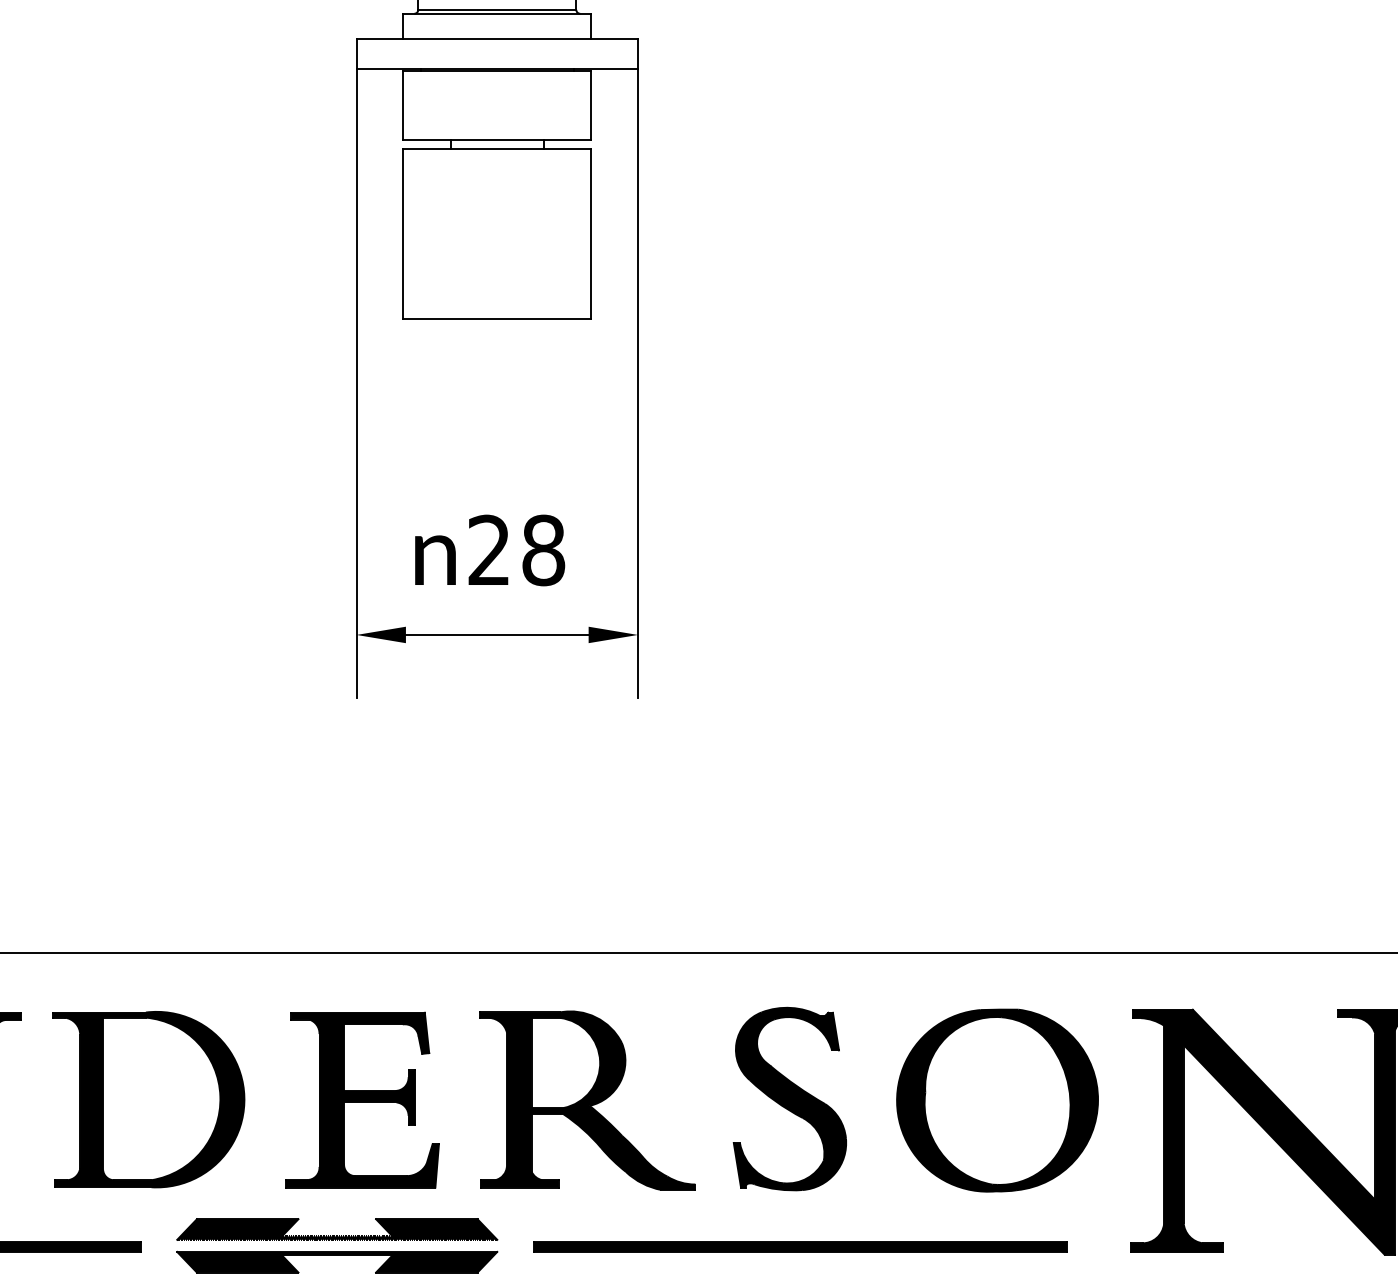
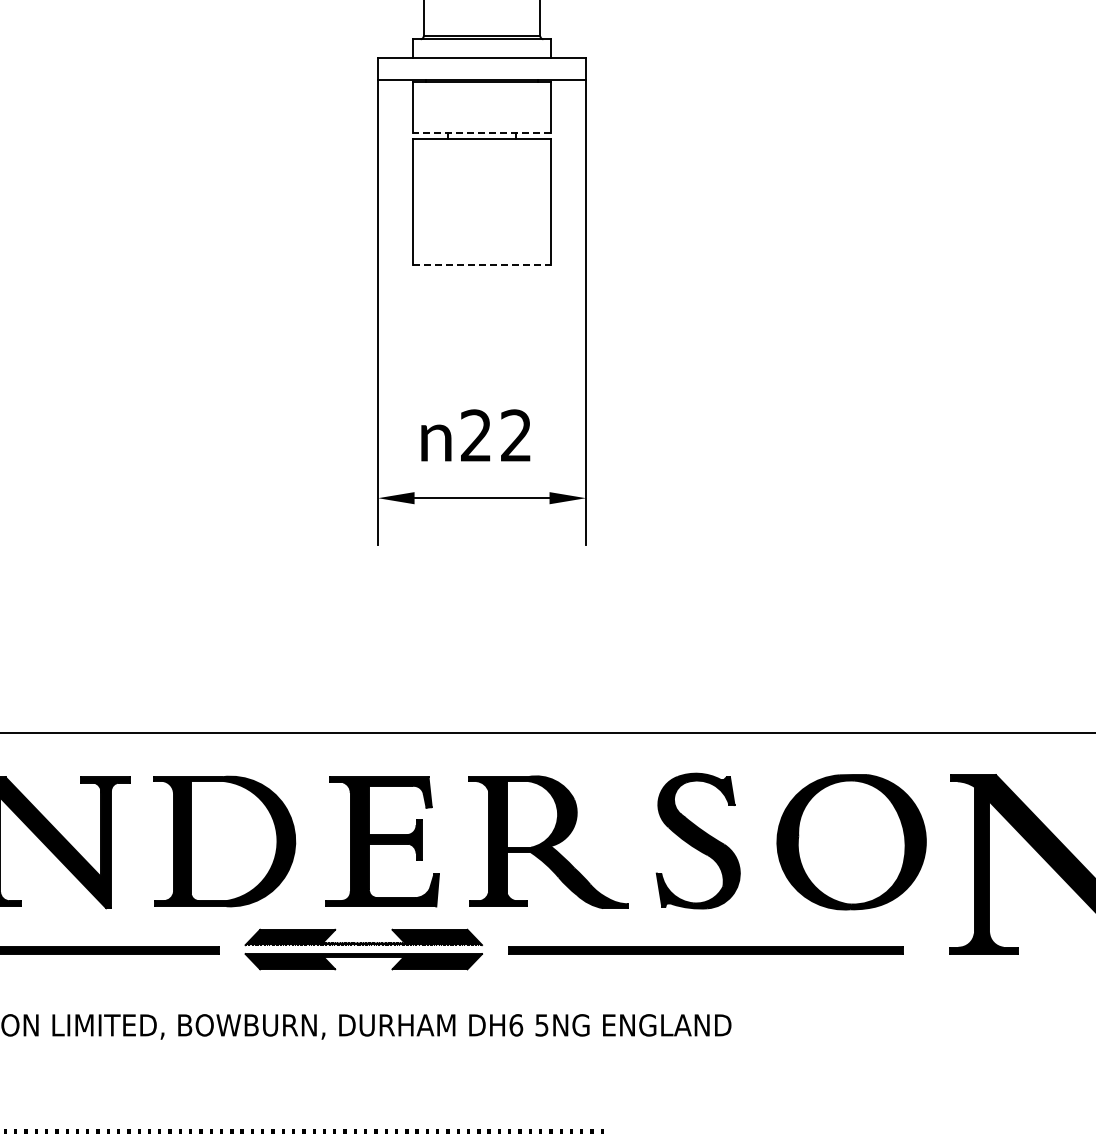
line: (496, 139) -> (481, 132), solid -> dashed
line: (497, 318) -> (482, 264), solid -> dashed
text: (543, 550) -> (516, 435), 28 -> 22

